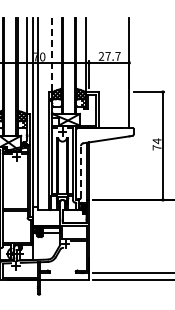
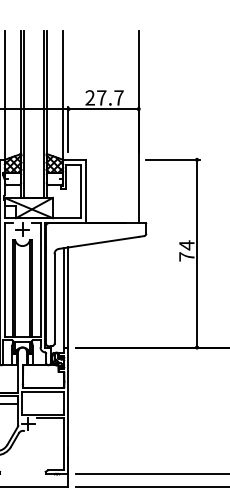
line: (52, 55) -> (5, 96), dashed -> solid
line: (80, 171) -> (53, 298), dashed -> solid

